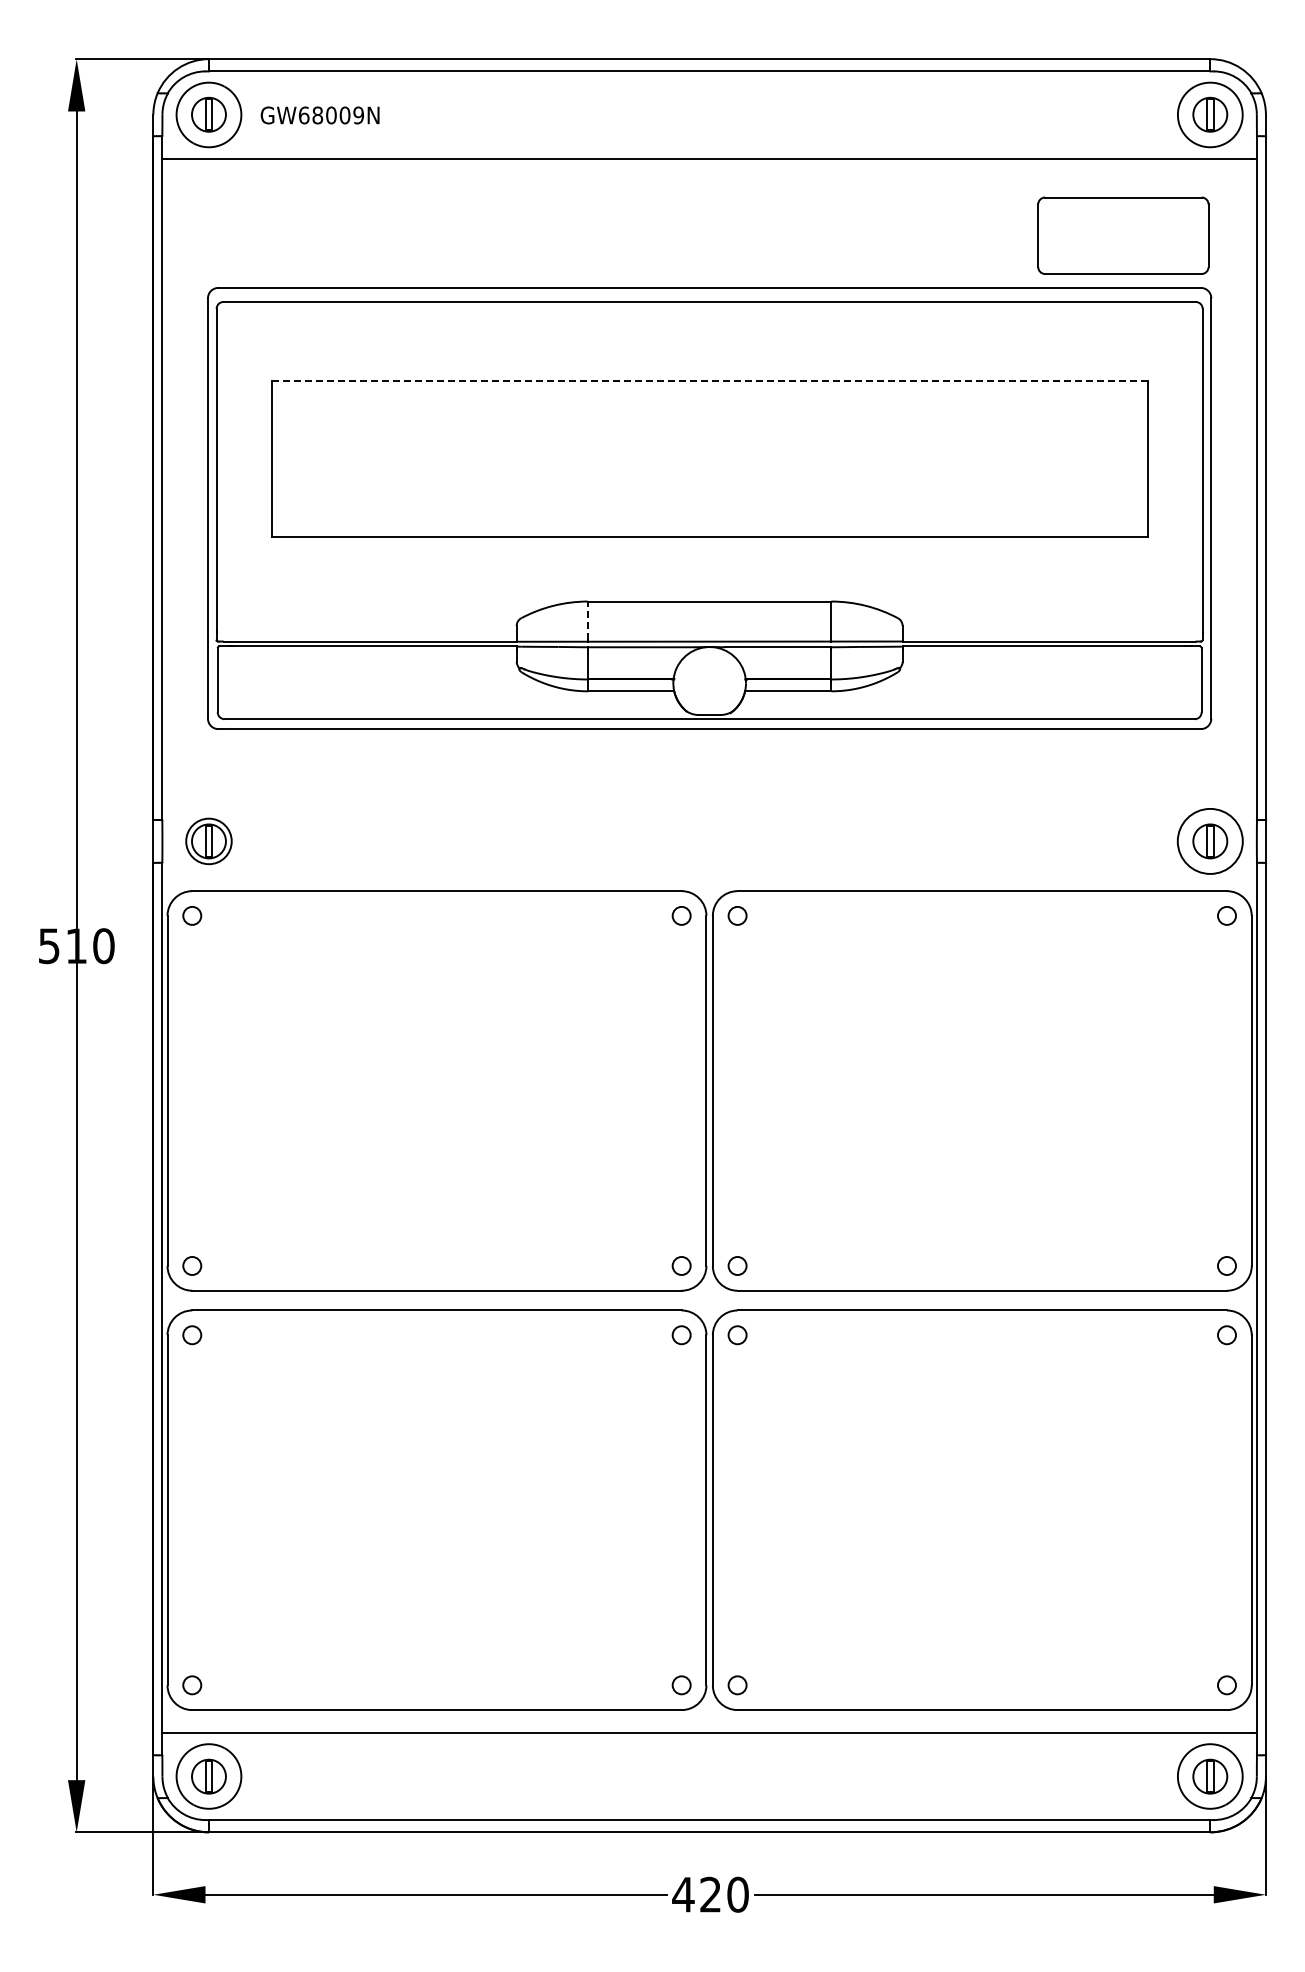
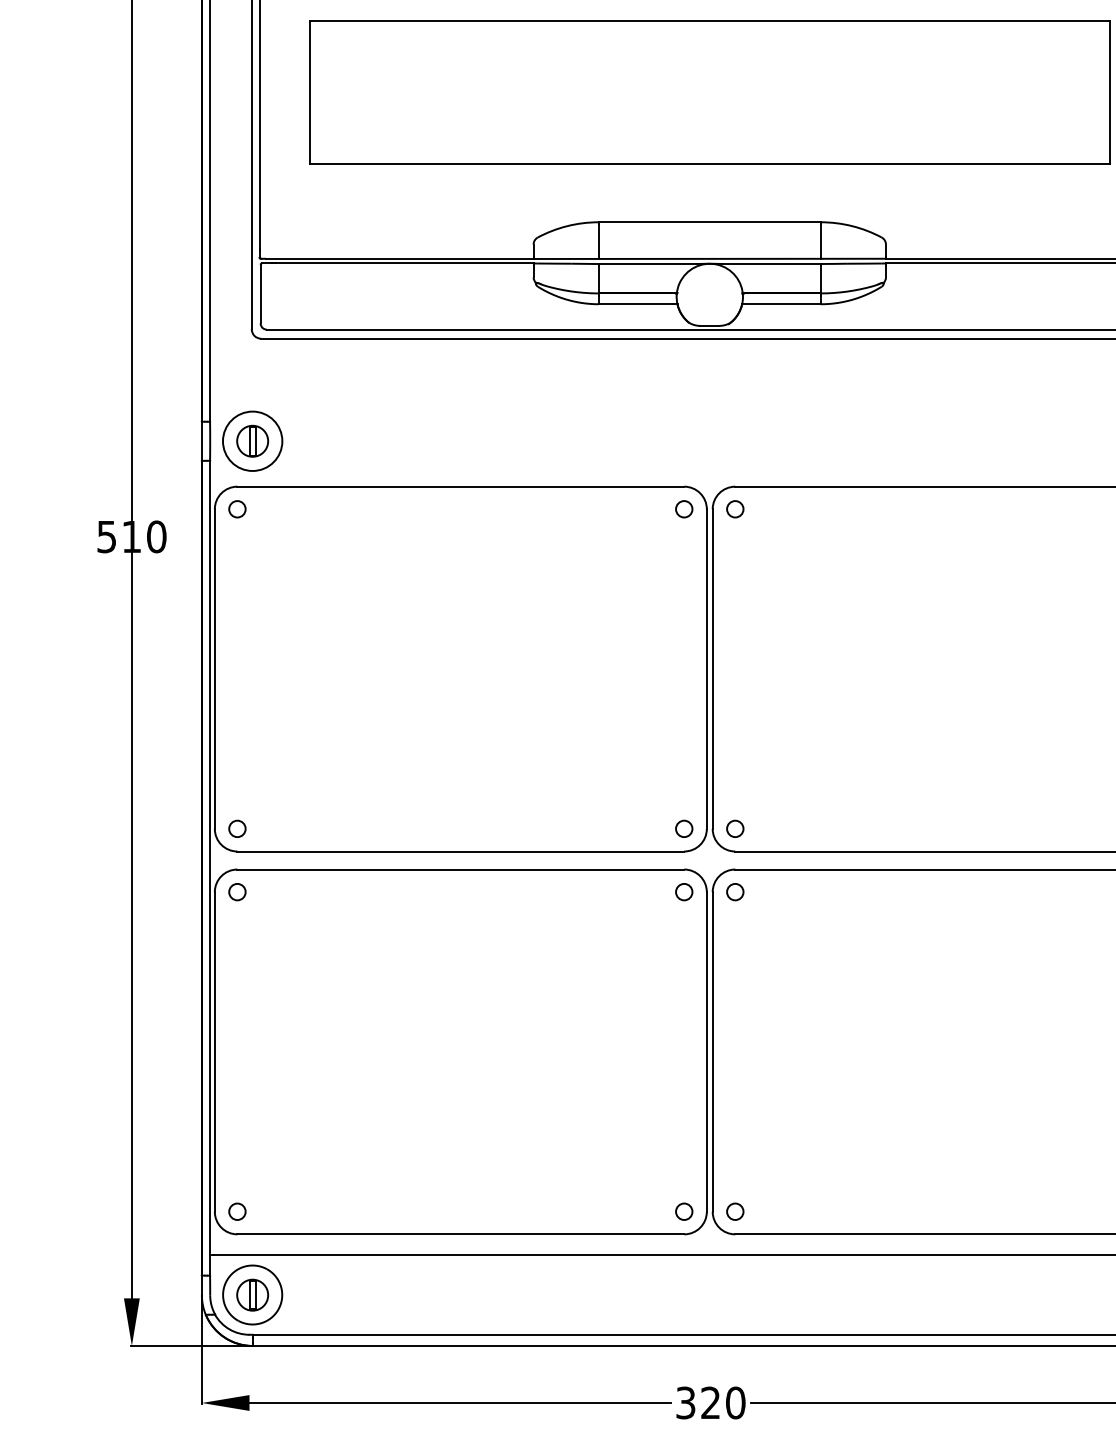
line: (710, 380) -> (710, 20), dashed -> solid
line: (587, 621) -> (598, 240), dashed -> solid
circle: (208, 840) -> (252, 440), size x1.43
text: (683, 1894) -> (685, 1402), 420 -> 320

